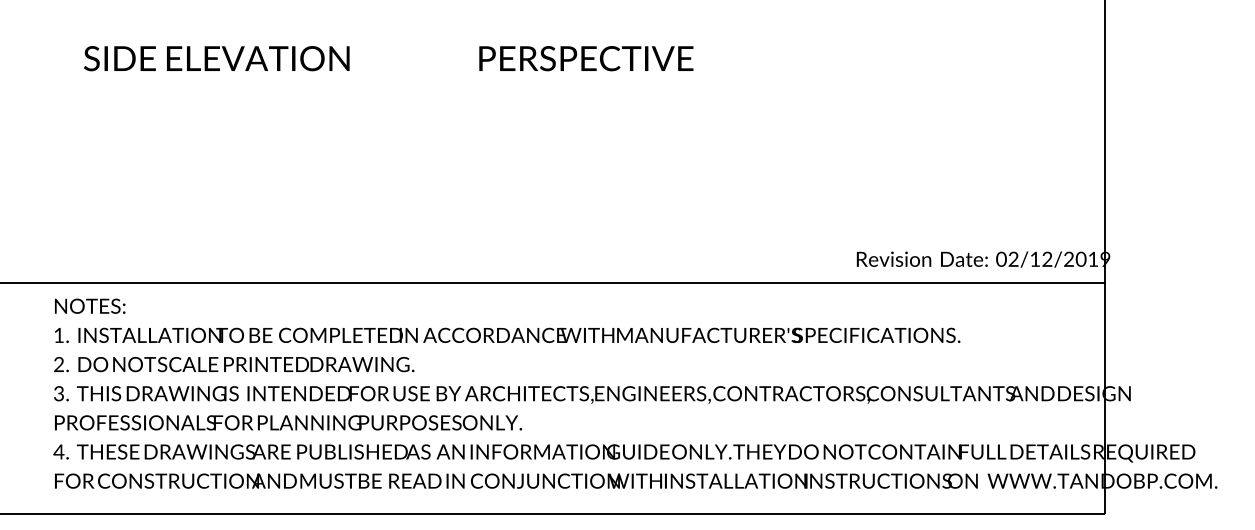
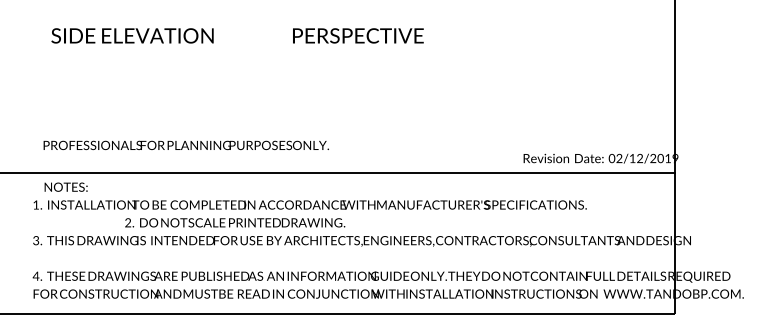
text: (89, 305) -> (65, 186), moved
text: (234, 364) -> (235, 222), moved
text: (287, 422) -> (185, 145), moved

